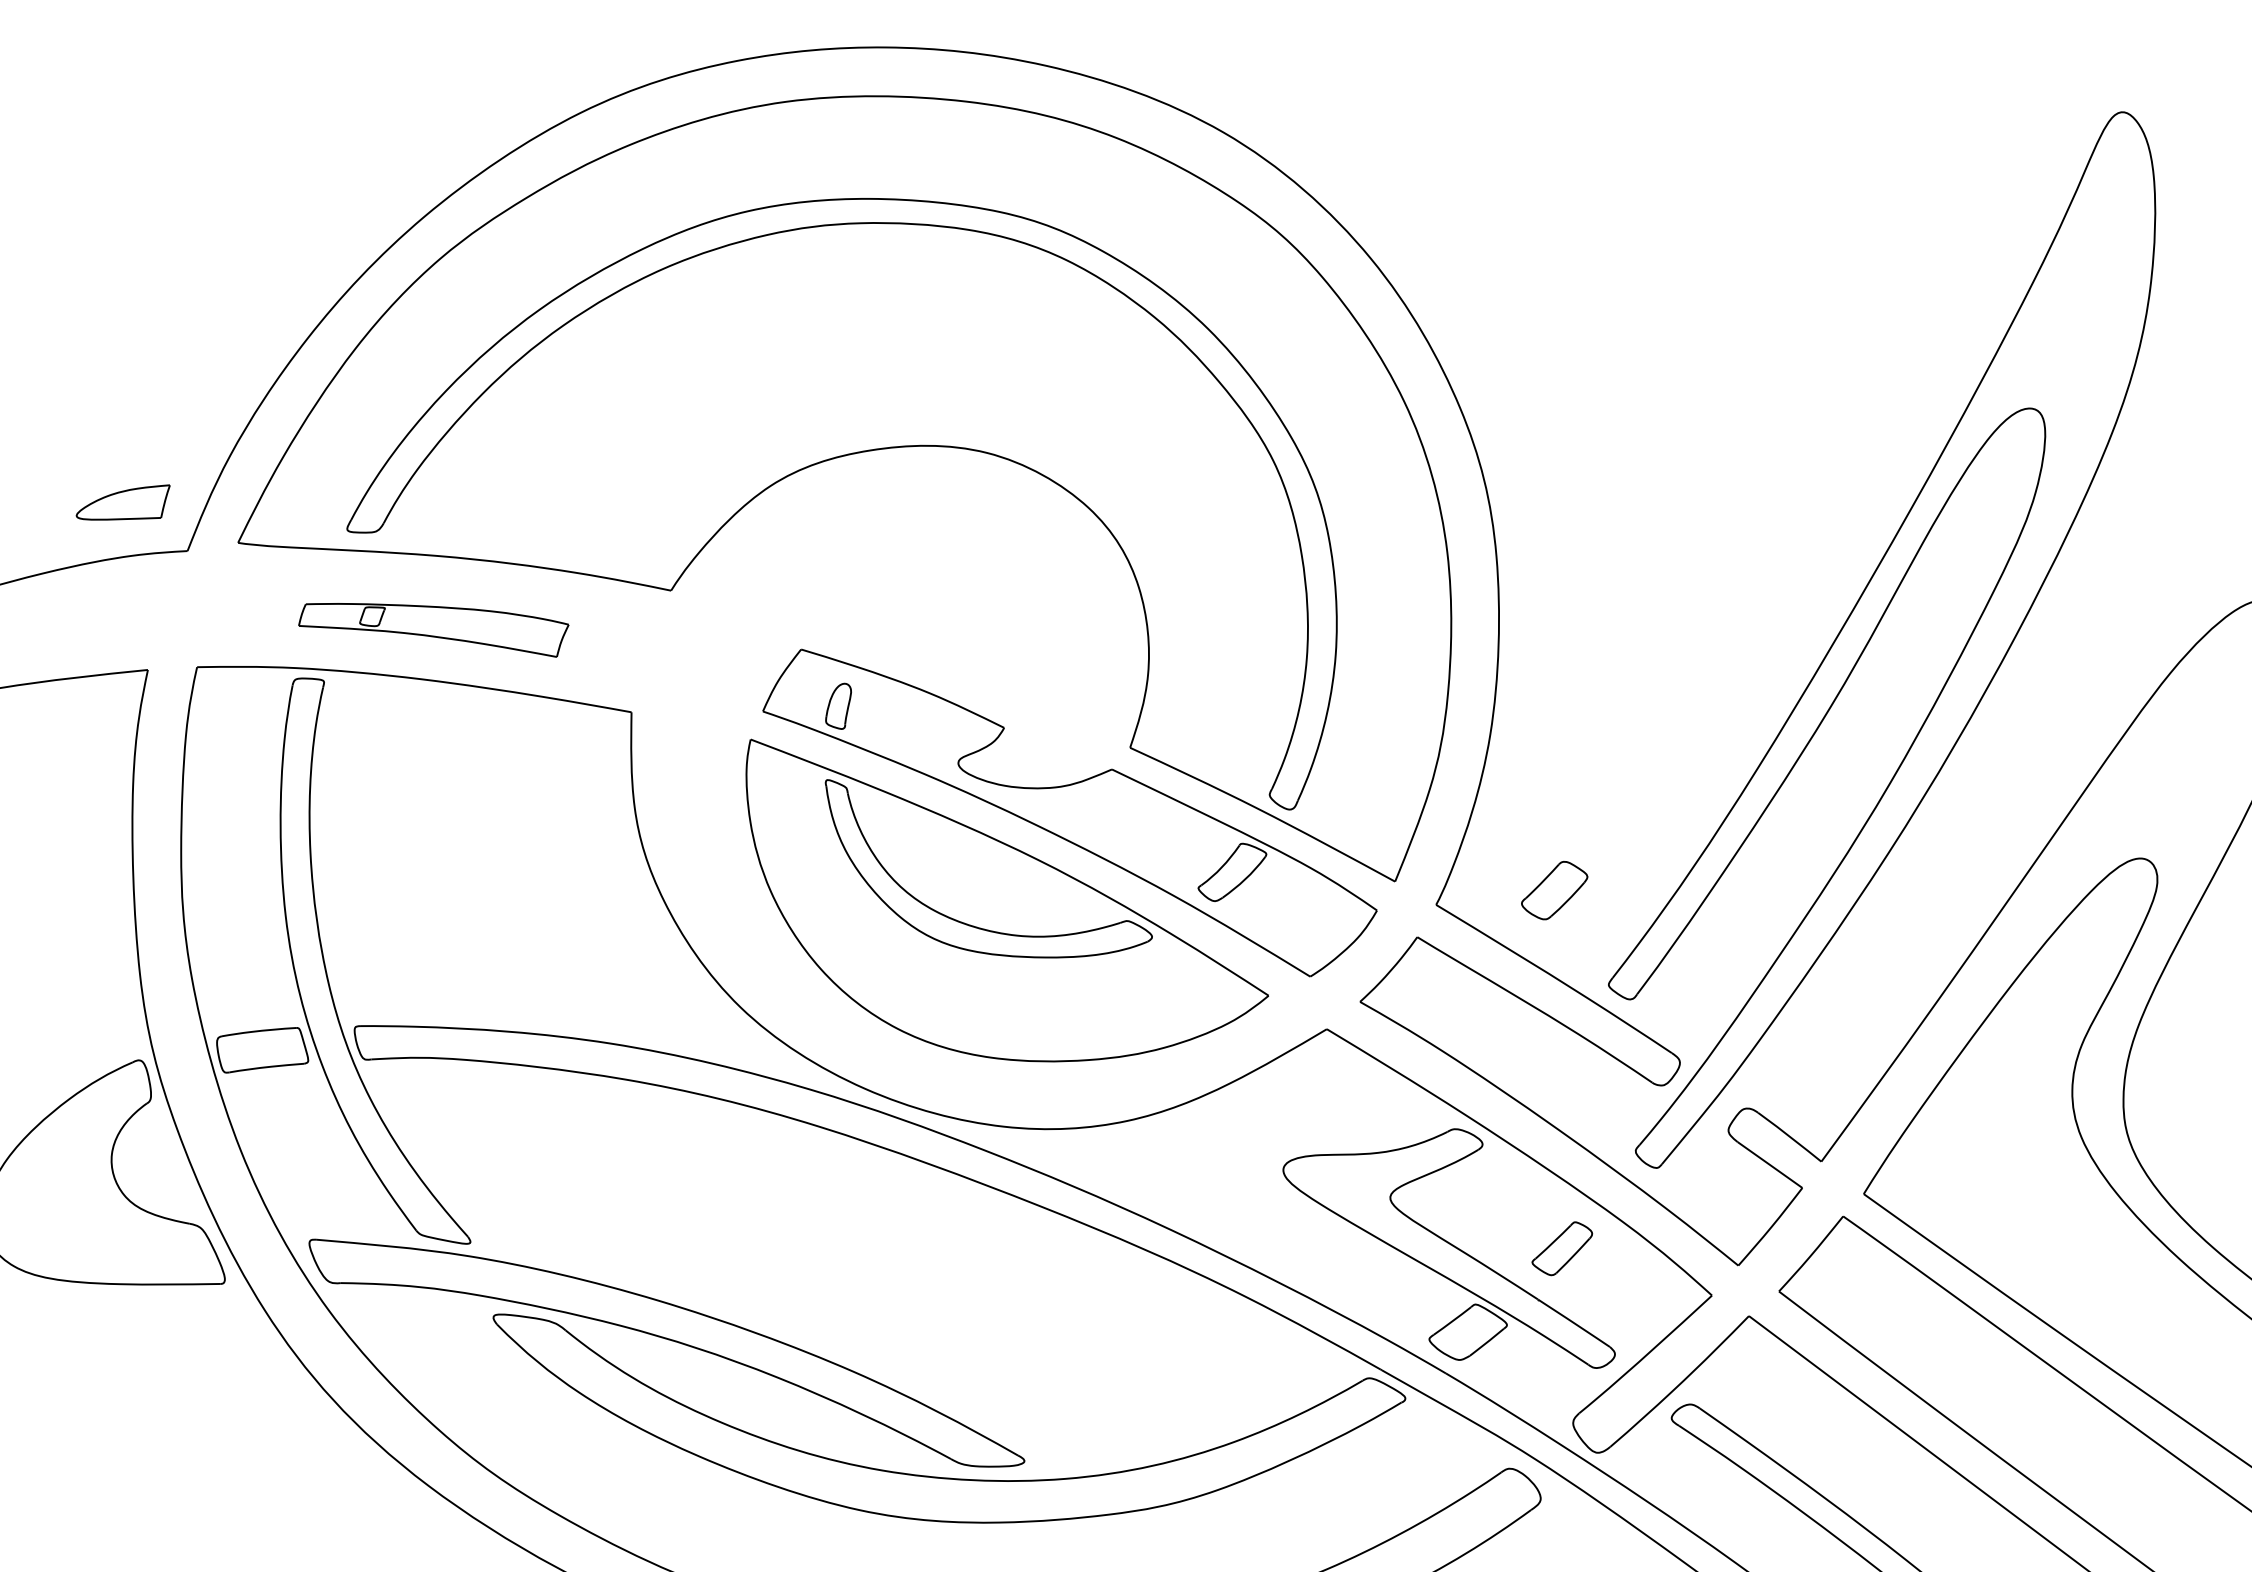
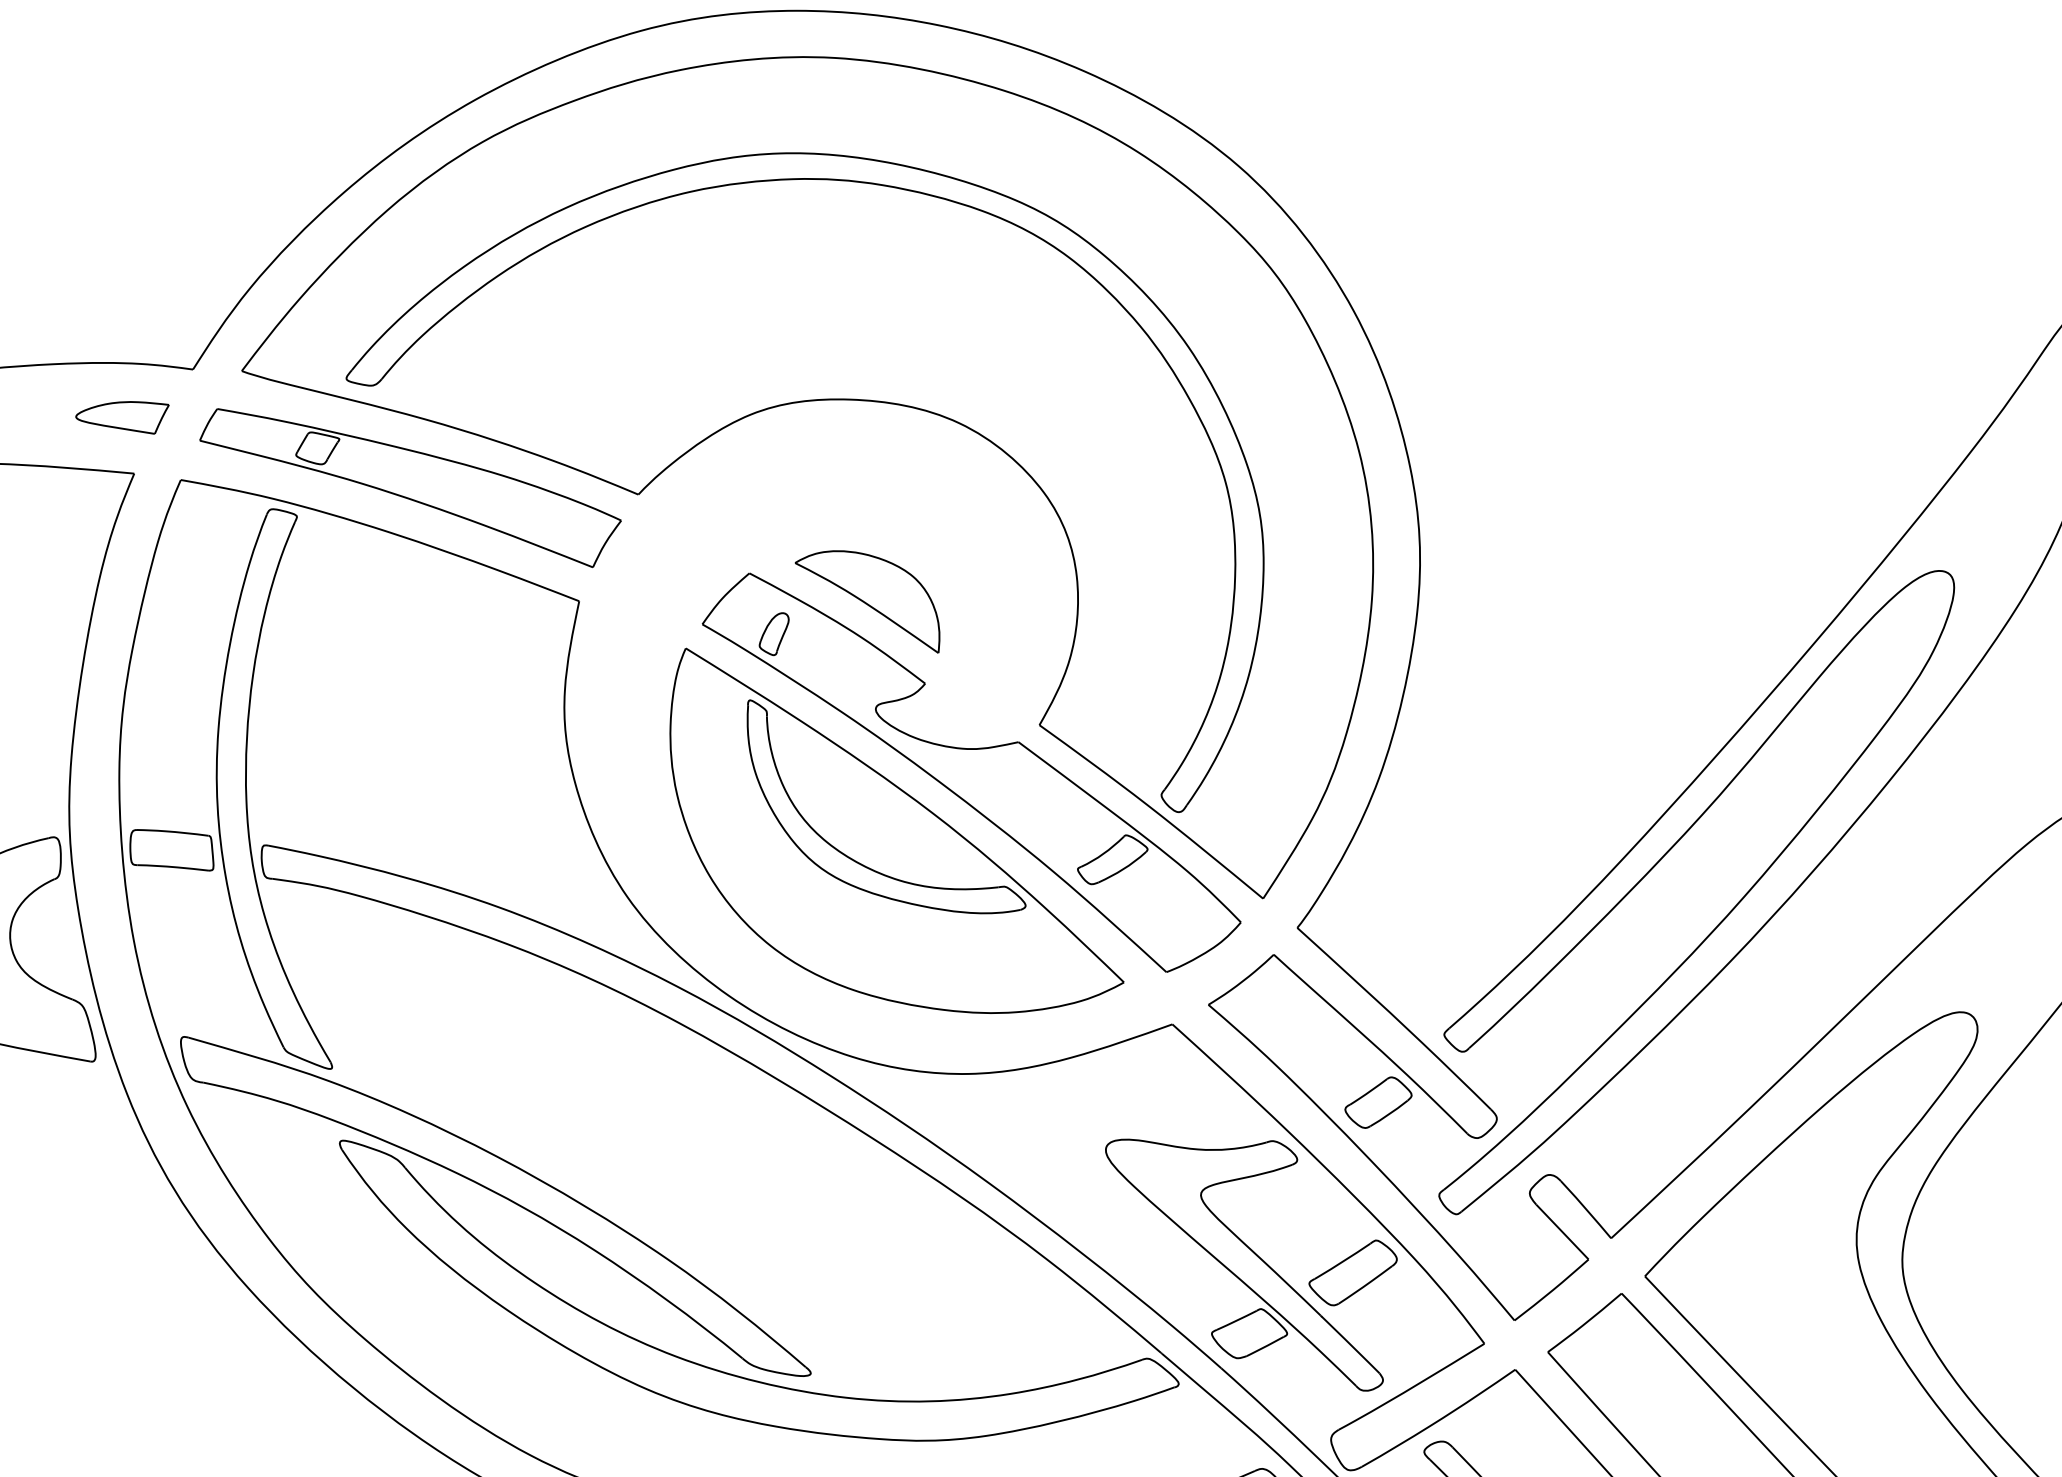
part: (122, 502) -> (121, 412), moved
part: (433, 630) -> (408, 488), size x1.67
part: (928, 649) -> (868, 596), added
part: (1554, 890) -> (1378, 1102), moved
part: (1561, 1248) -> (1352, 1272), size x1.43

